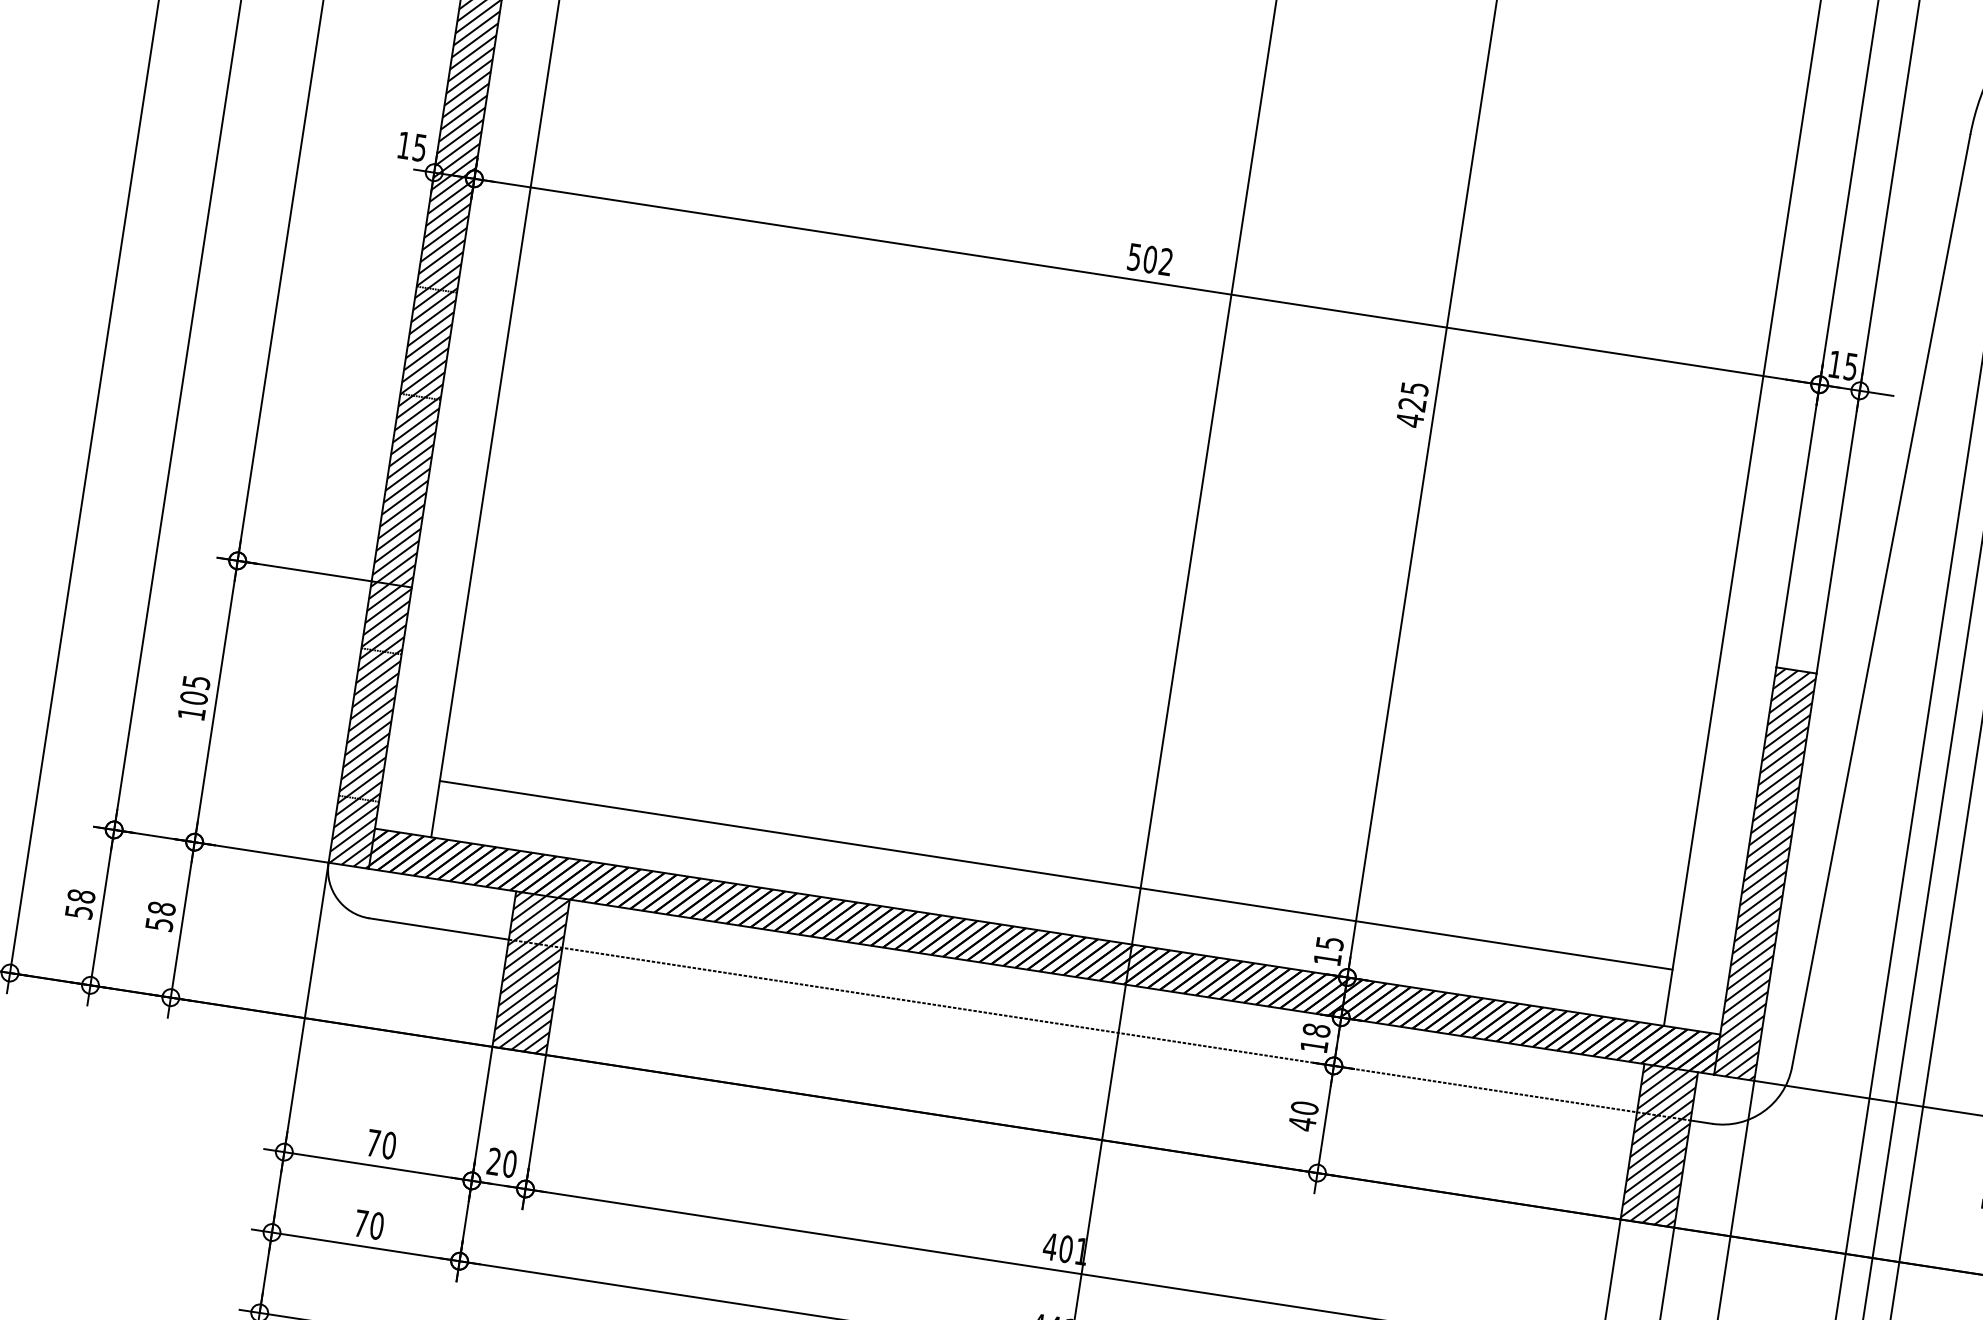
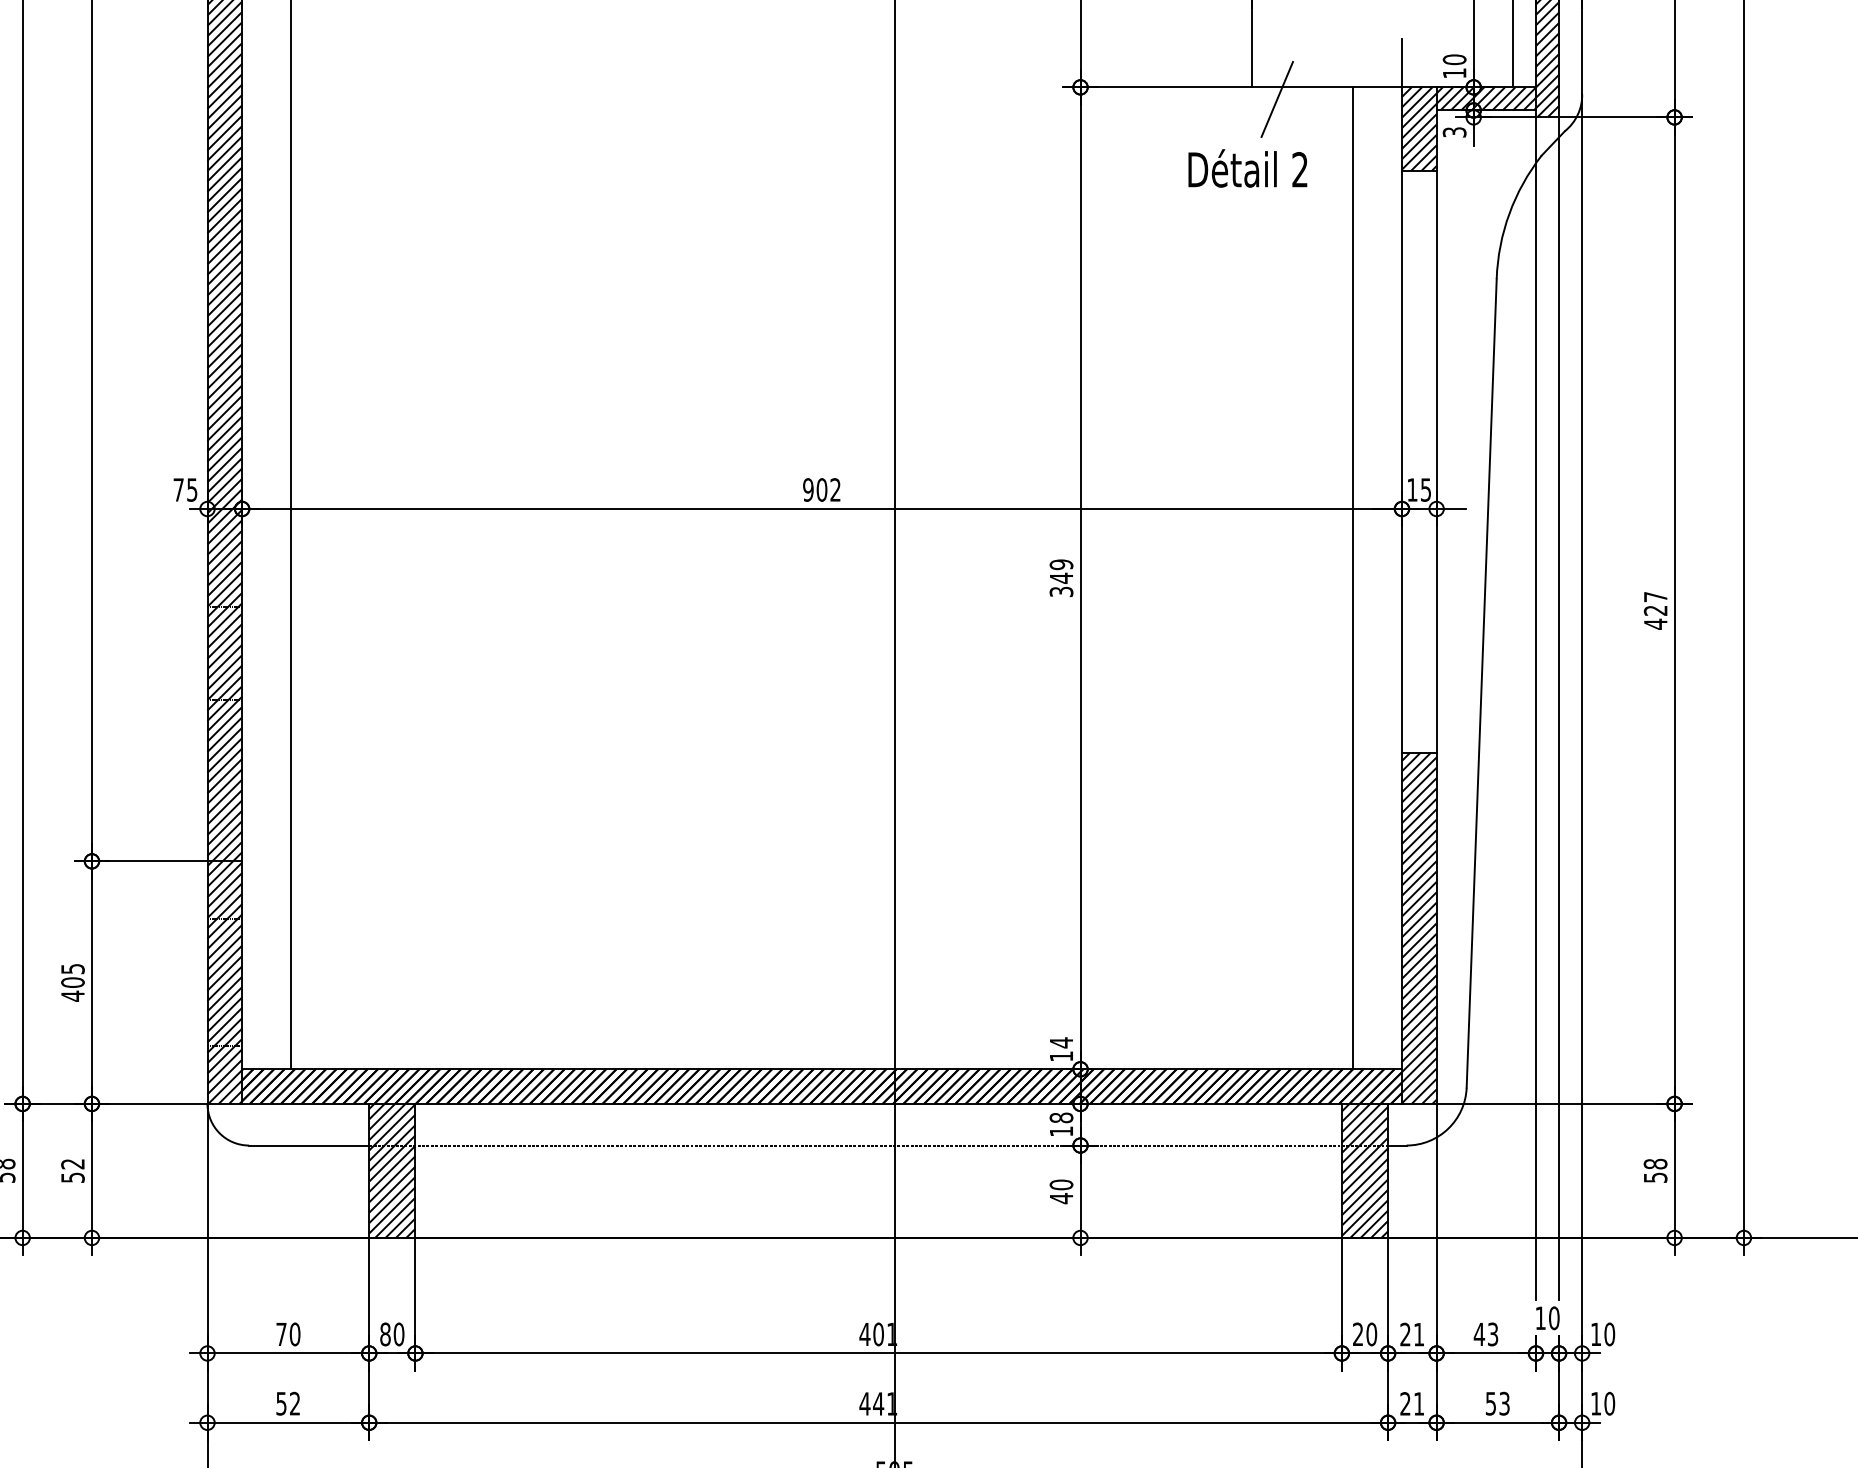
text: (404, 144) -> (178, 489), 15 -> 75
text: (1134, 256) -> (808, 489), 502 -> 902
text: (1412, 404) -> (1061, 578), 425 -> 349
text: (191, 712) -> (72, 995), 105 -> 405
line: (1055, 874) -> (821, 1020), removed
text: (161, 907) -> (72, 1163), 58 -> 52
text: (1330, 943) -> (1061, 1042), 15 -> 14
text: (494, 1161) -> (385, 1334), 20 -> 80
text: (369, 1224) -> (288, 1403), 70 -> 52

